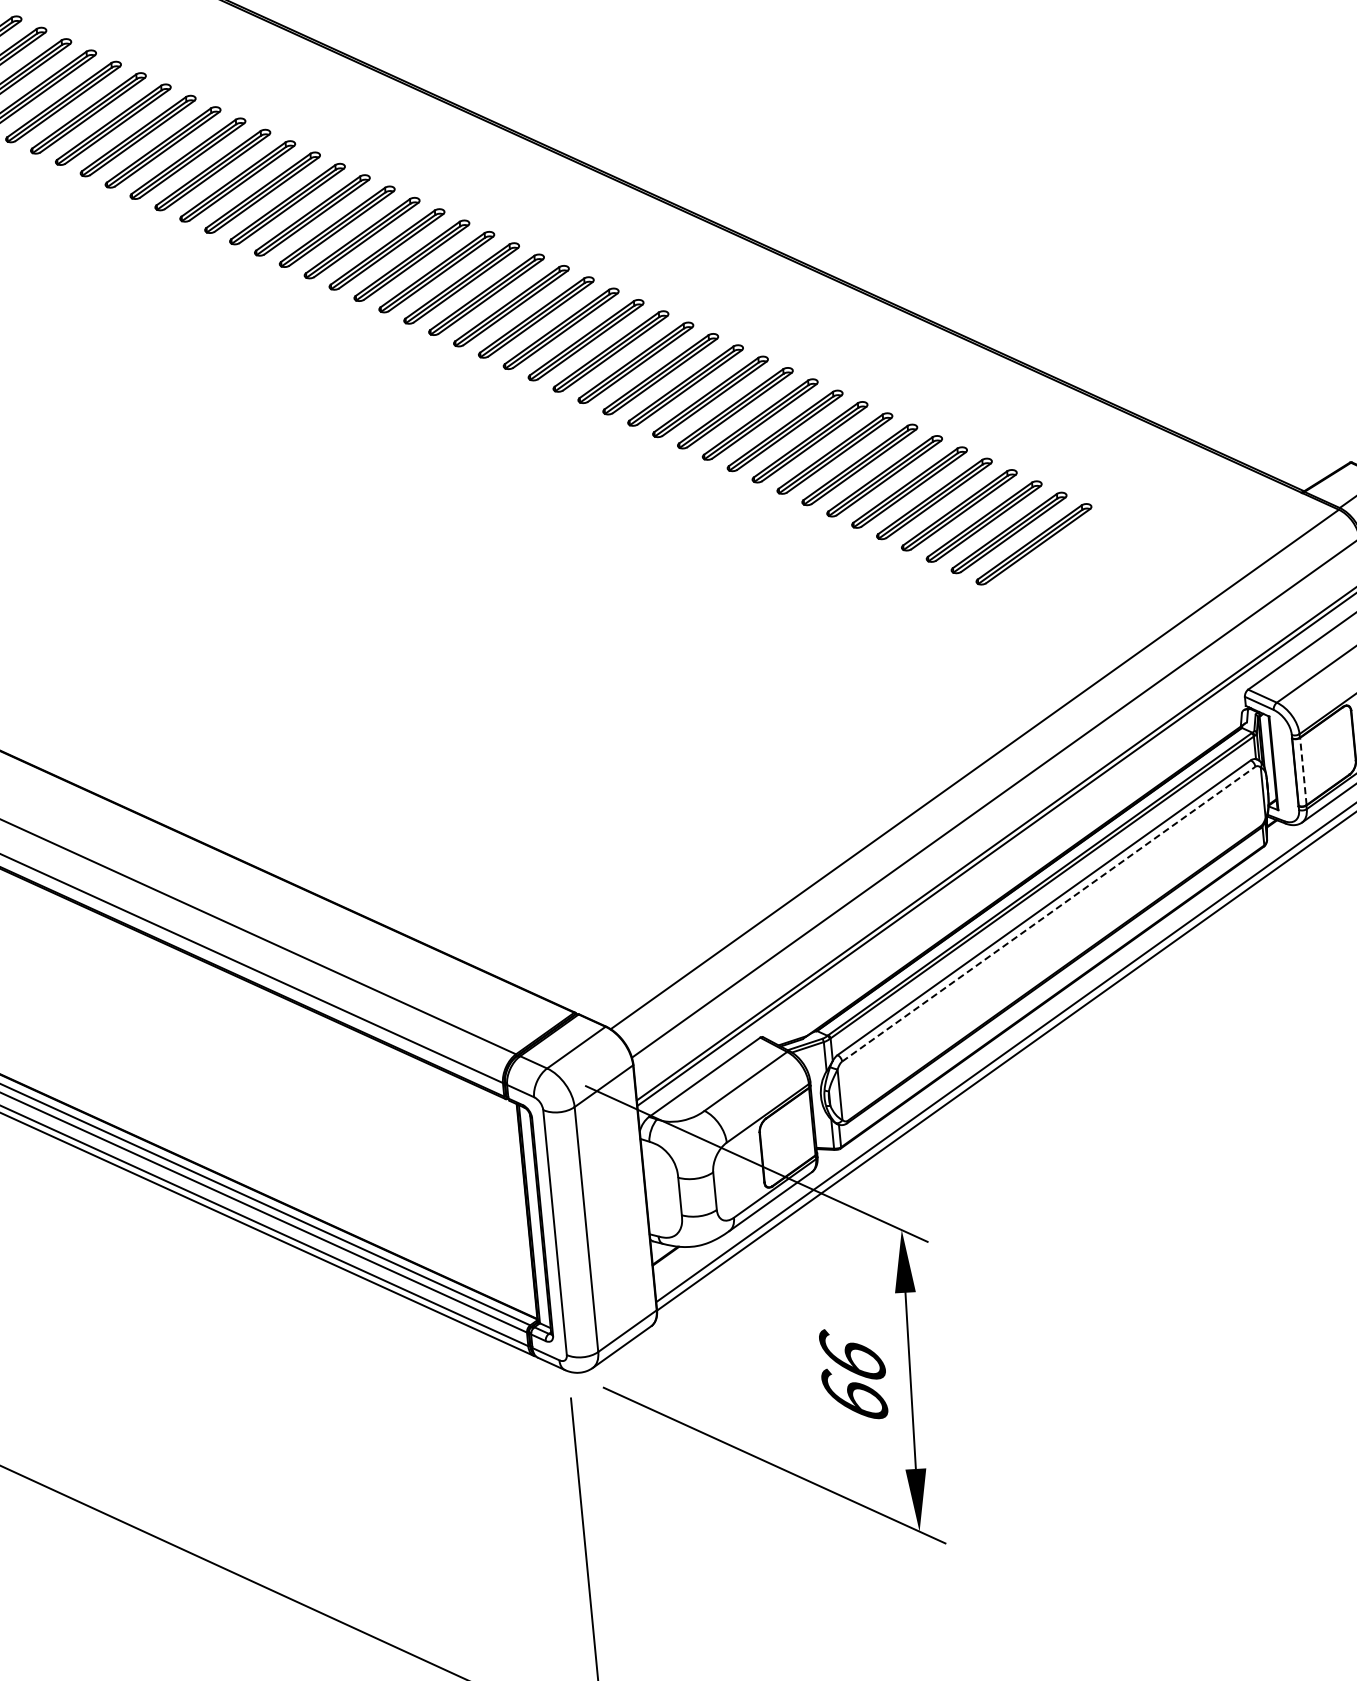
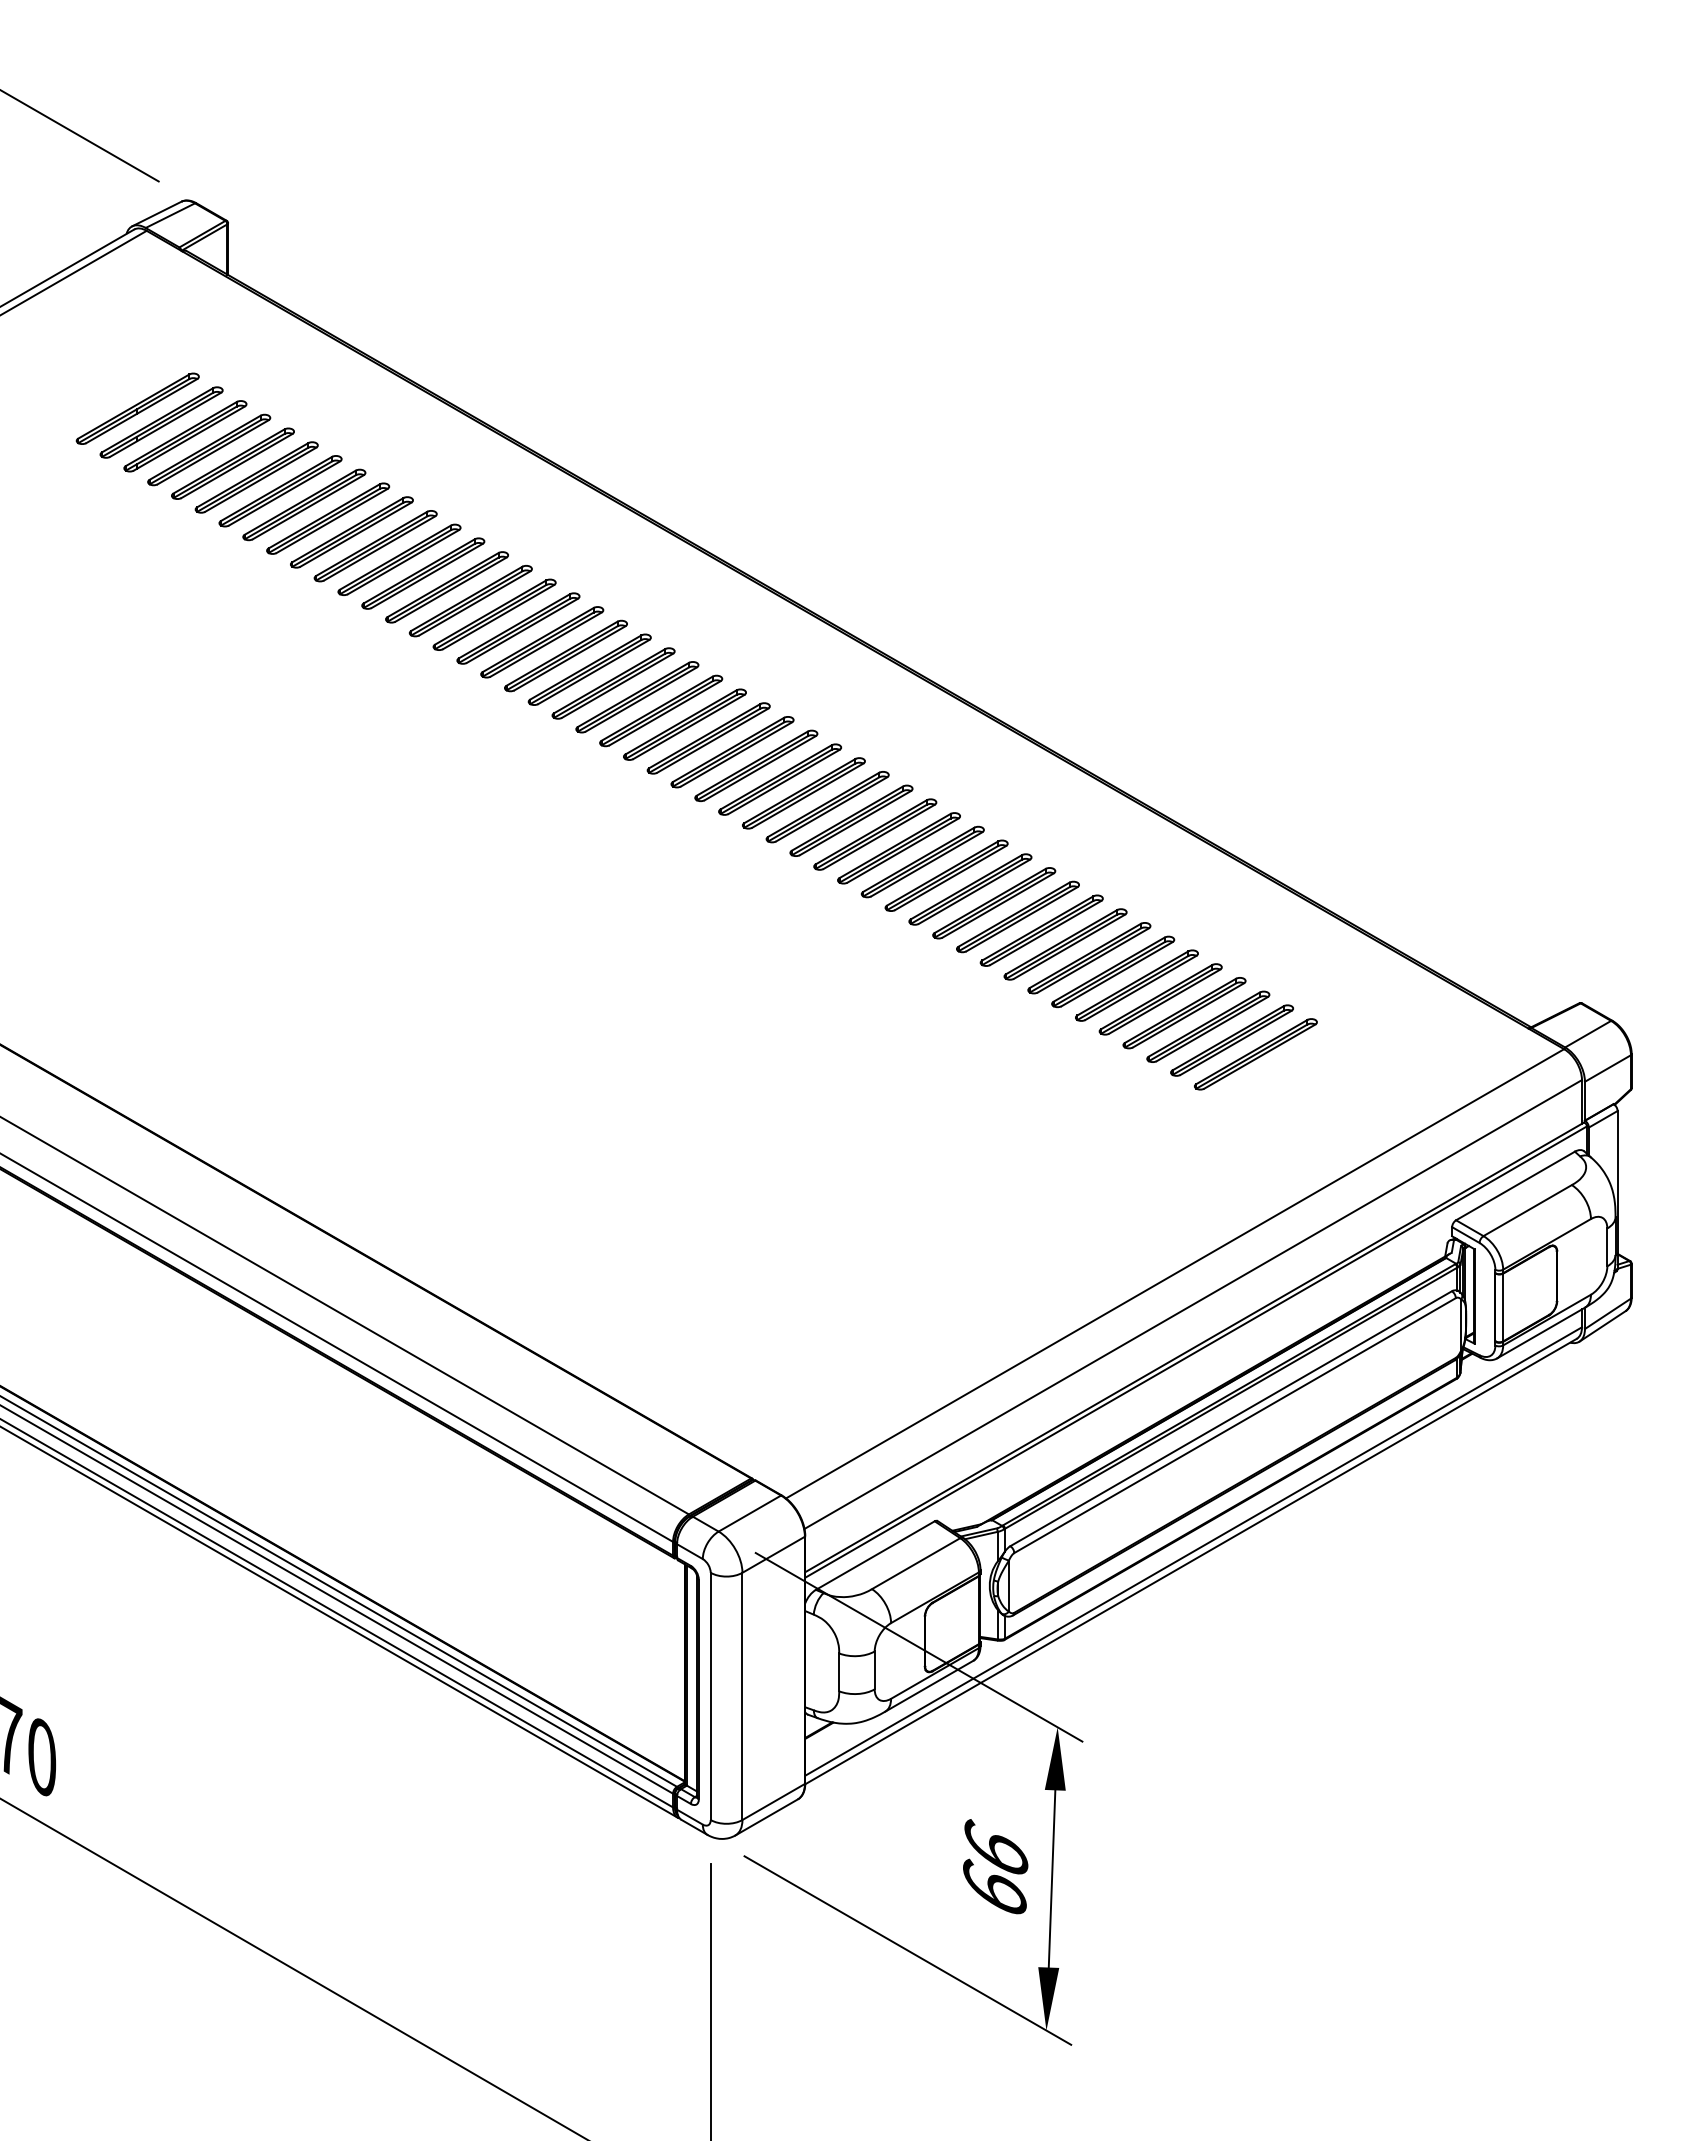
line: (1303, 771) -> (1503, 1307), dashed -> solid
line: (1049, 914) -> (1235, 1425), dashed -> solid

